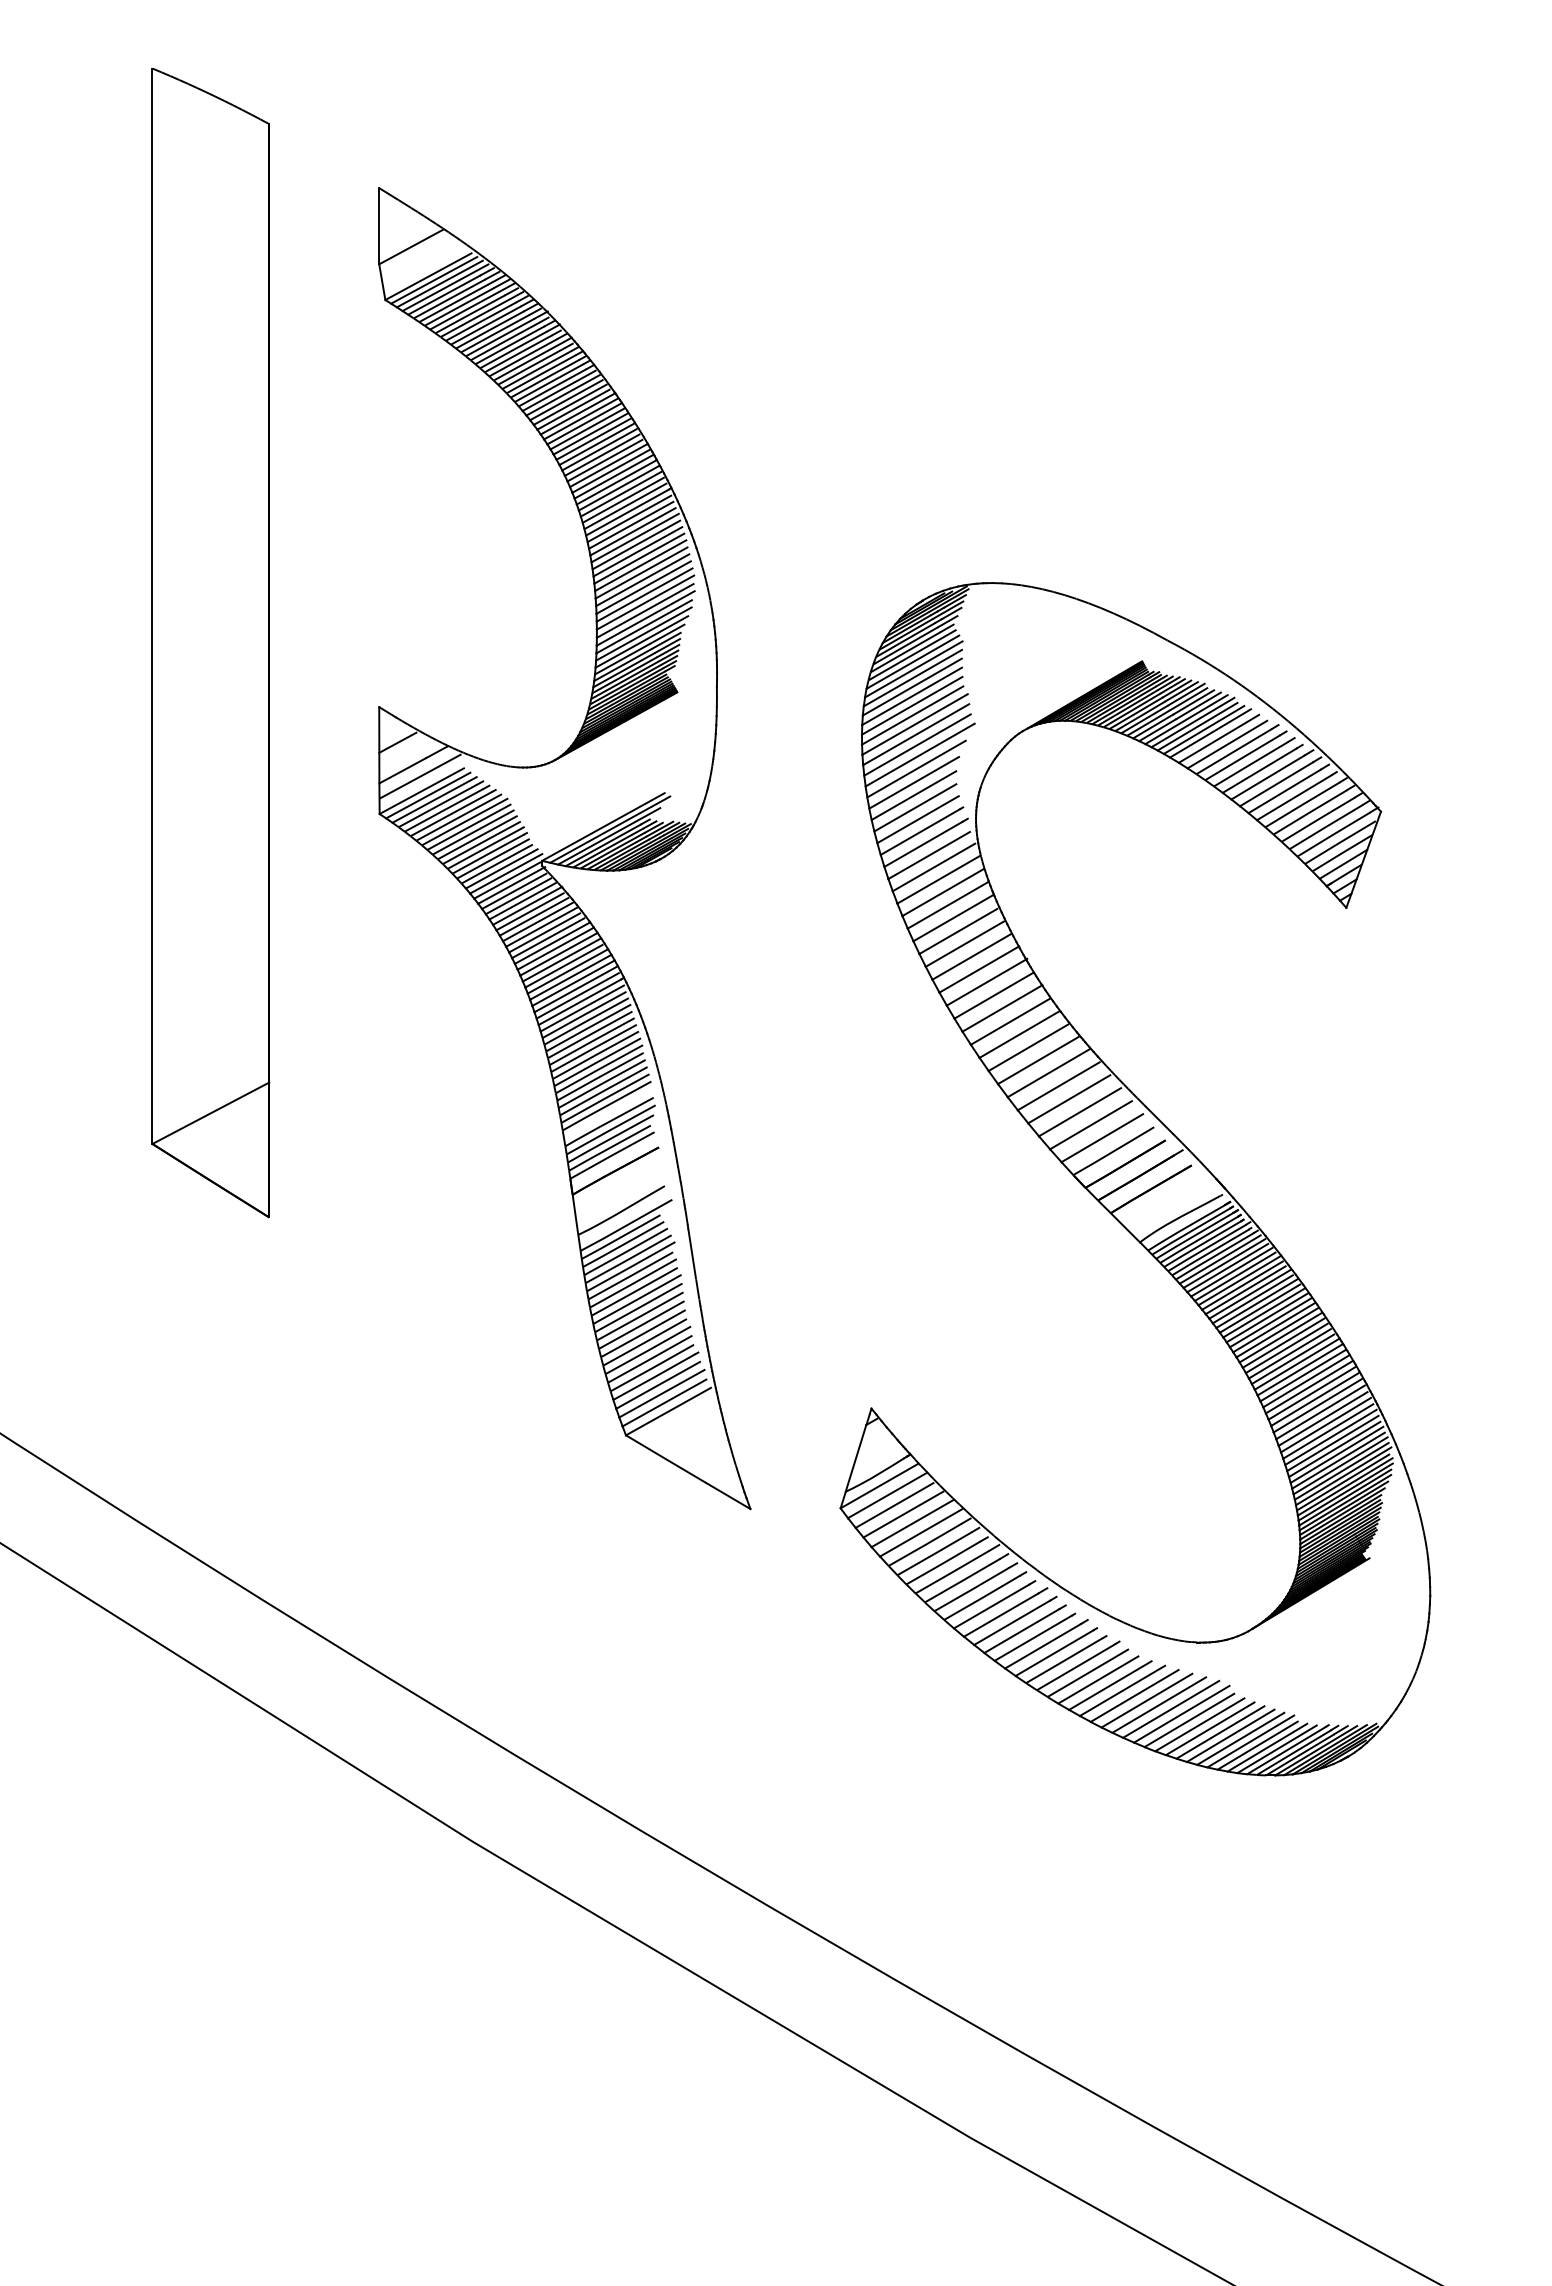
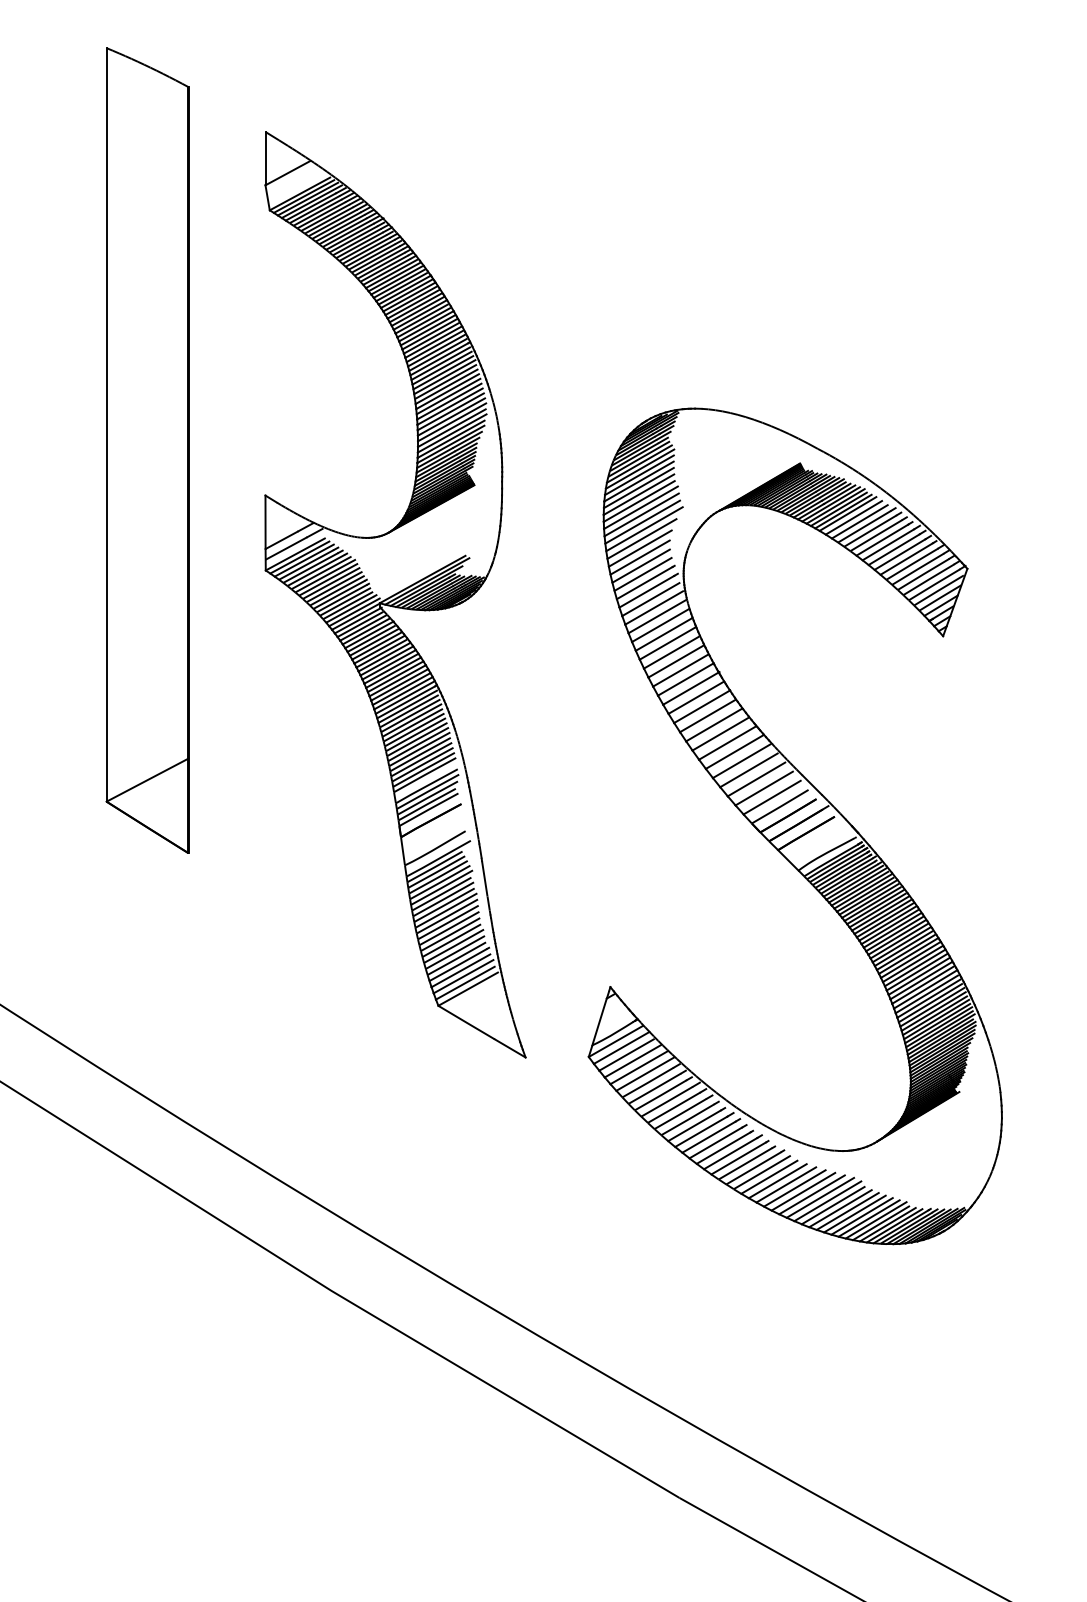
line: (397, 742) -> (278, 520), removed

